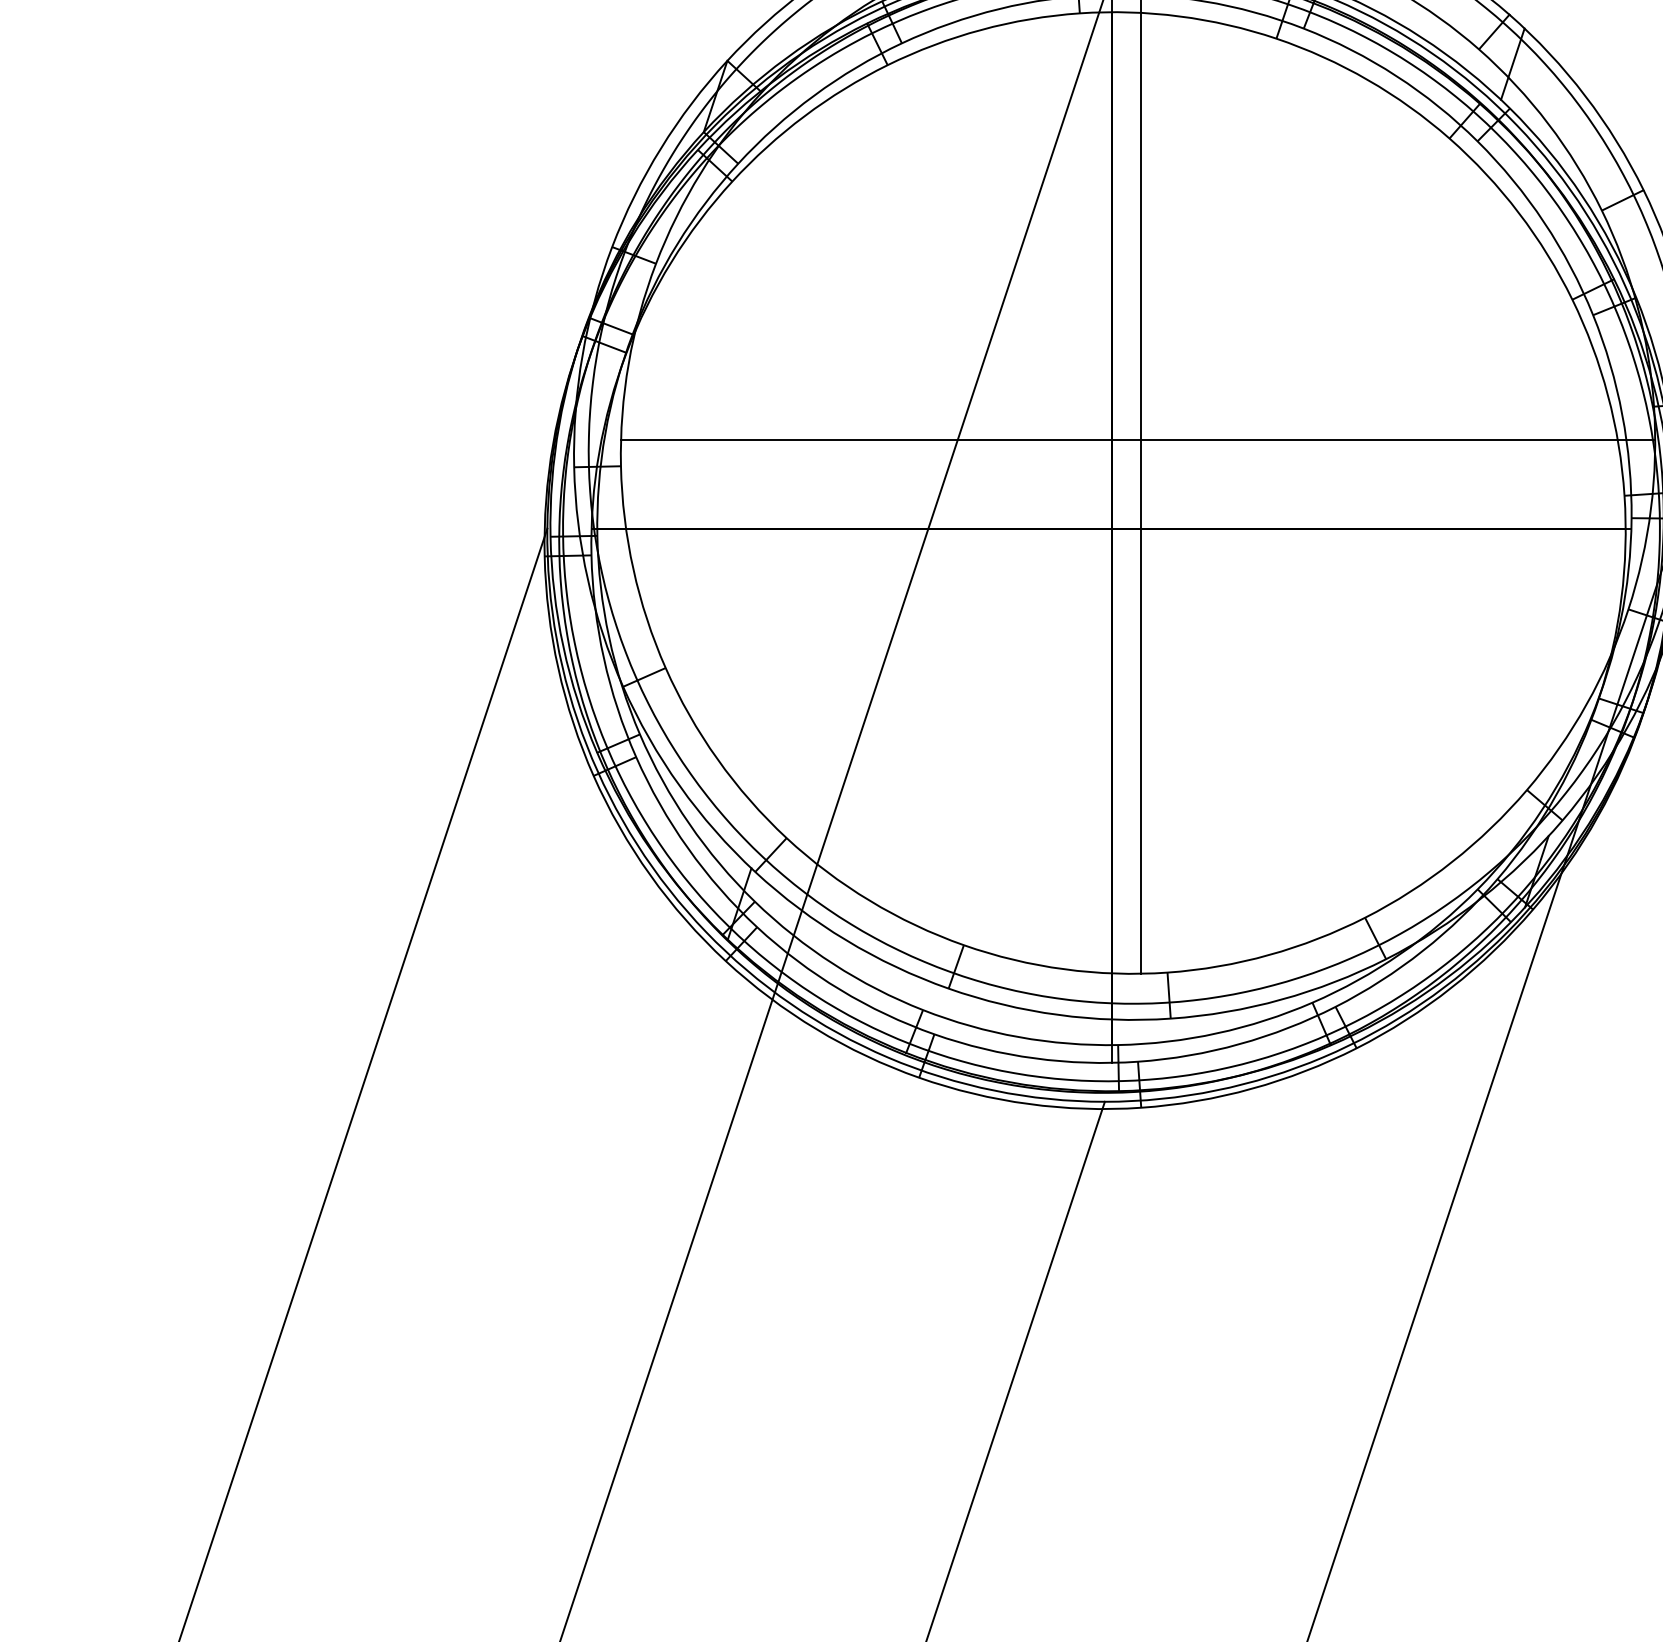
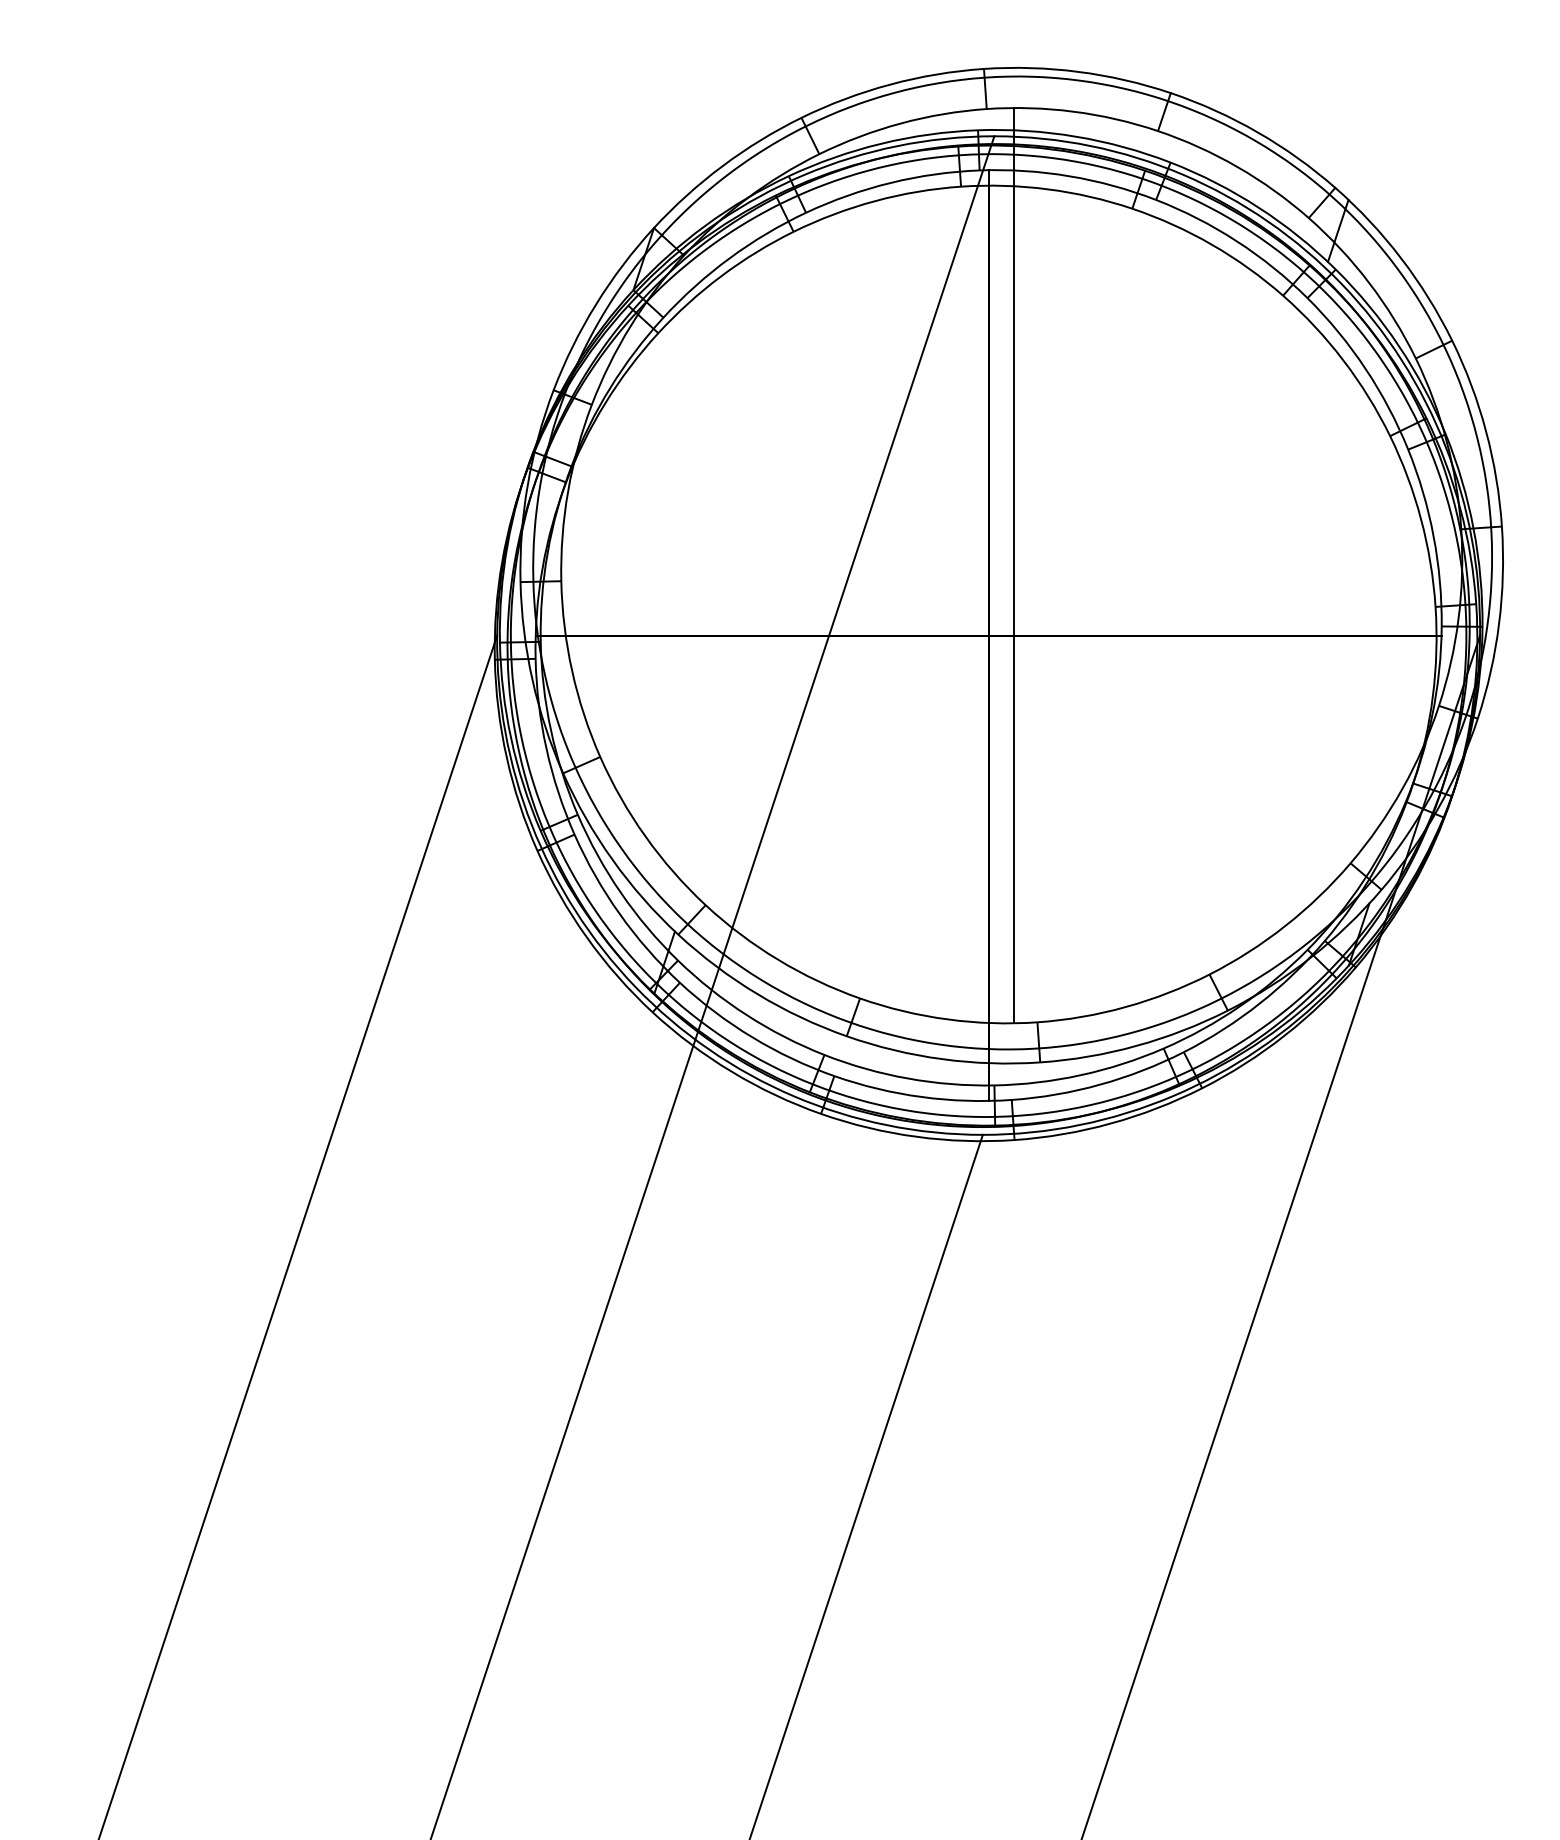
line: (1137, 439) -> (1011, 557), removed

